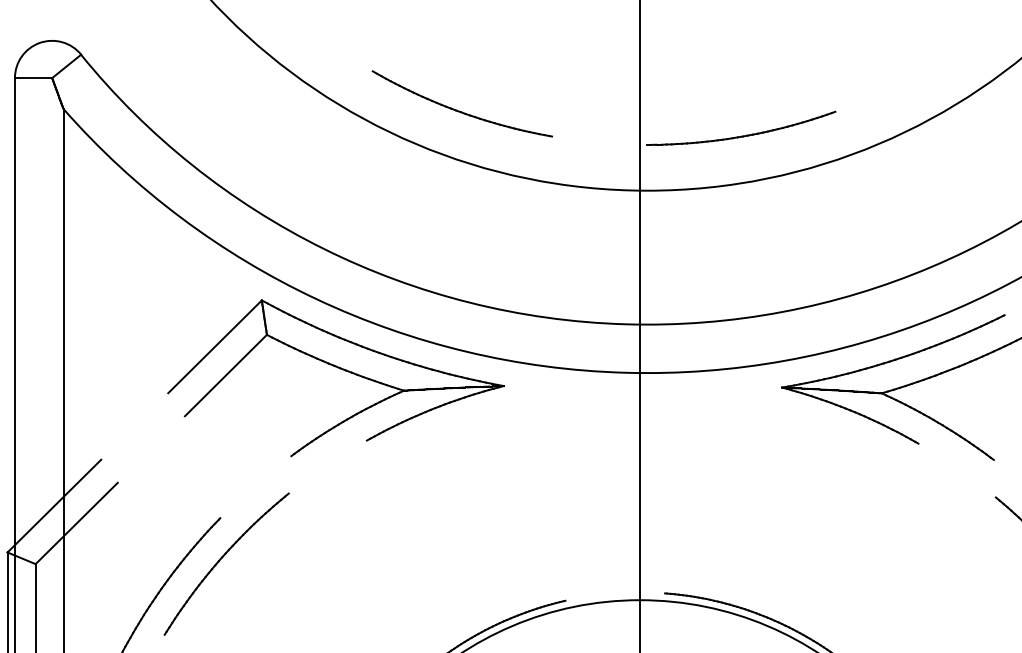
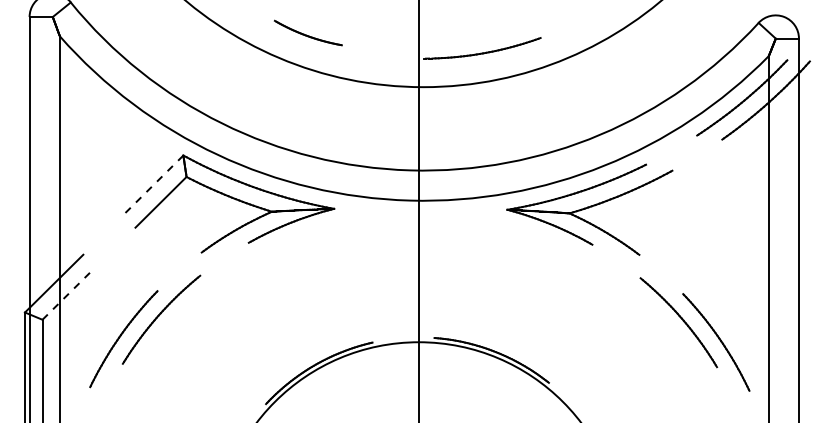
part: (462, 102) -> (308, 32), size x0.6
line: (213, 346) -> (153, 184), solid -> dashed
line: (77, 523) -> (68, 294), solid -> dashed

